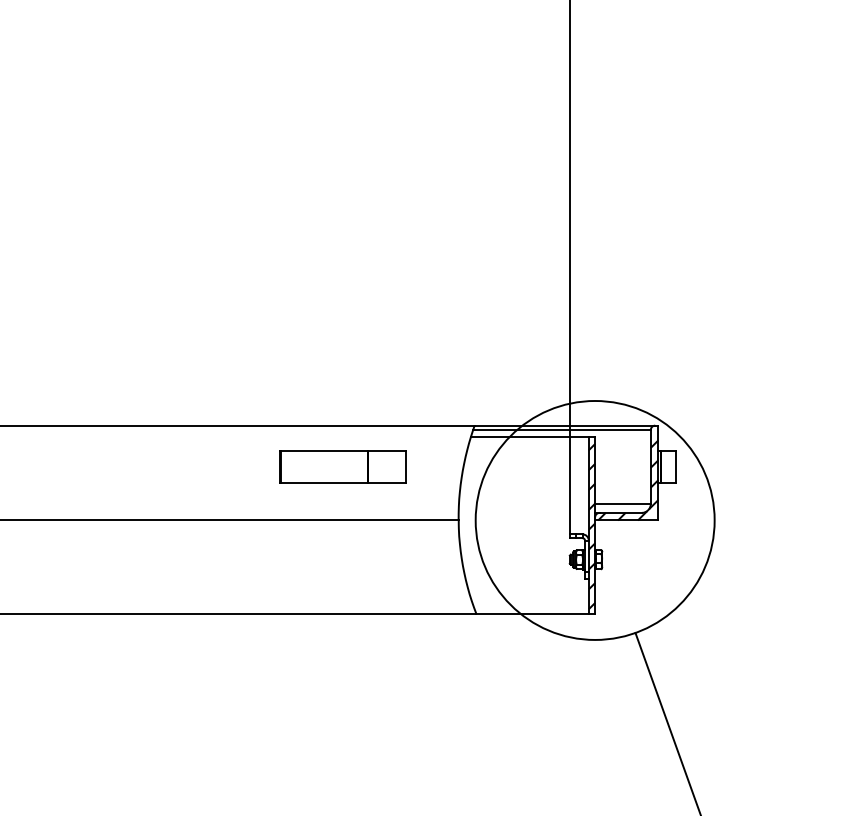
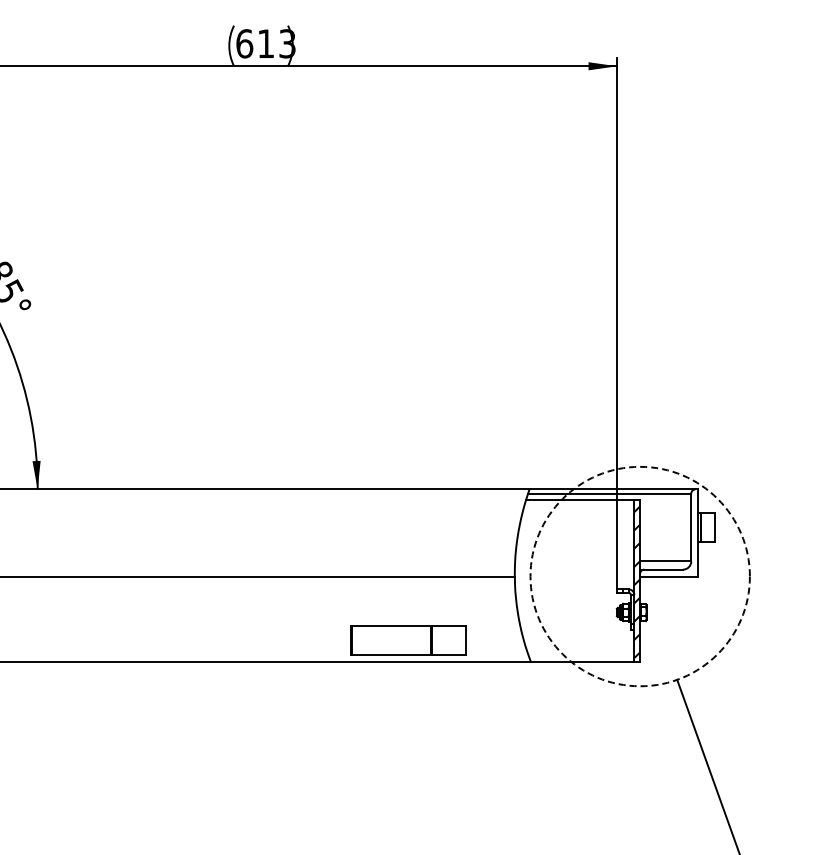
part: (342, 467) -> (408, 640), moved
hatch: (628, 480) -> (670, 539), removed
circle: (594, 520) -> (639, 576), solid -> dashed

